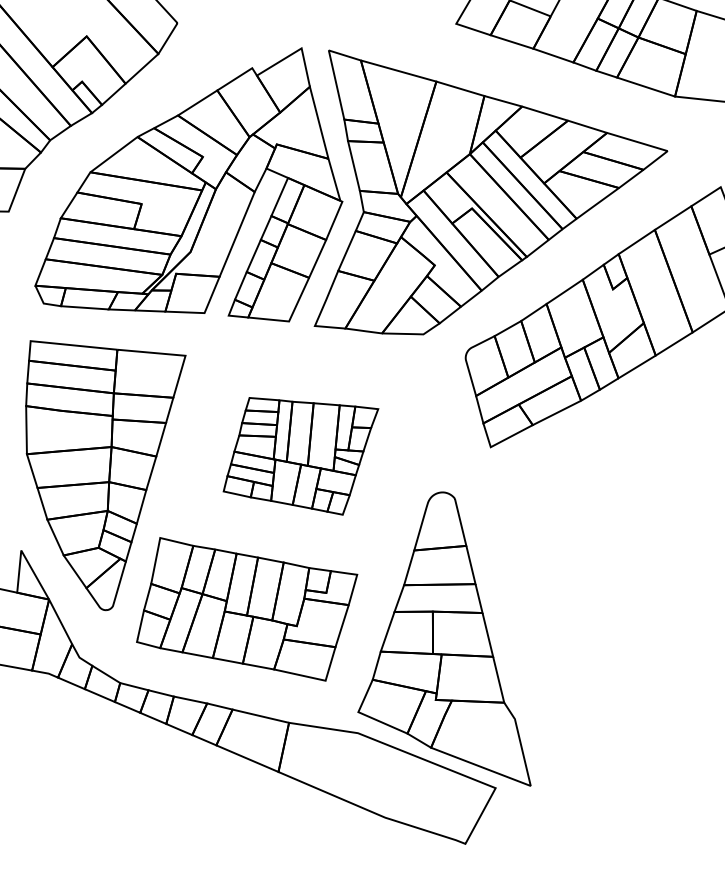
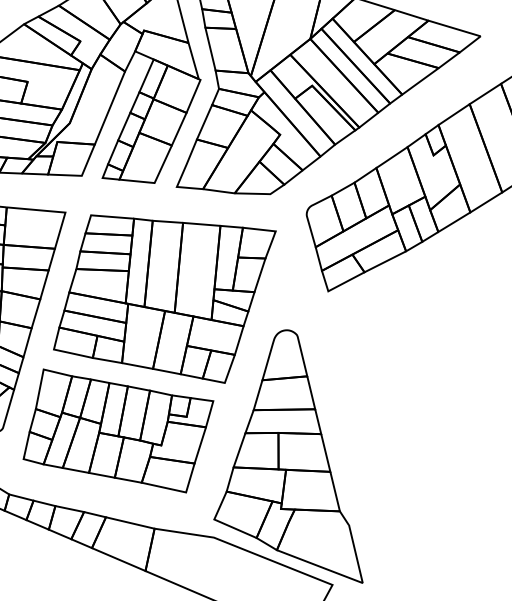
part: (300, 456) -> (164, 299), size x1.67

